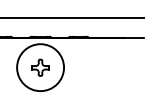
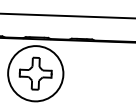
part: (40, 67) -> (35, 73), size x1.67

